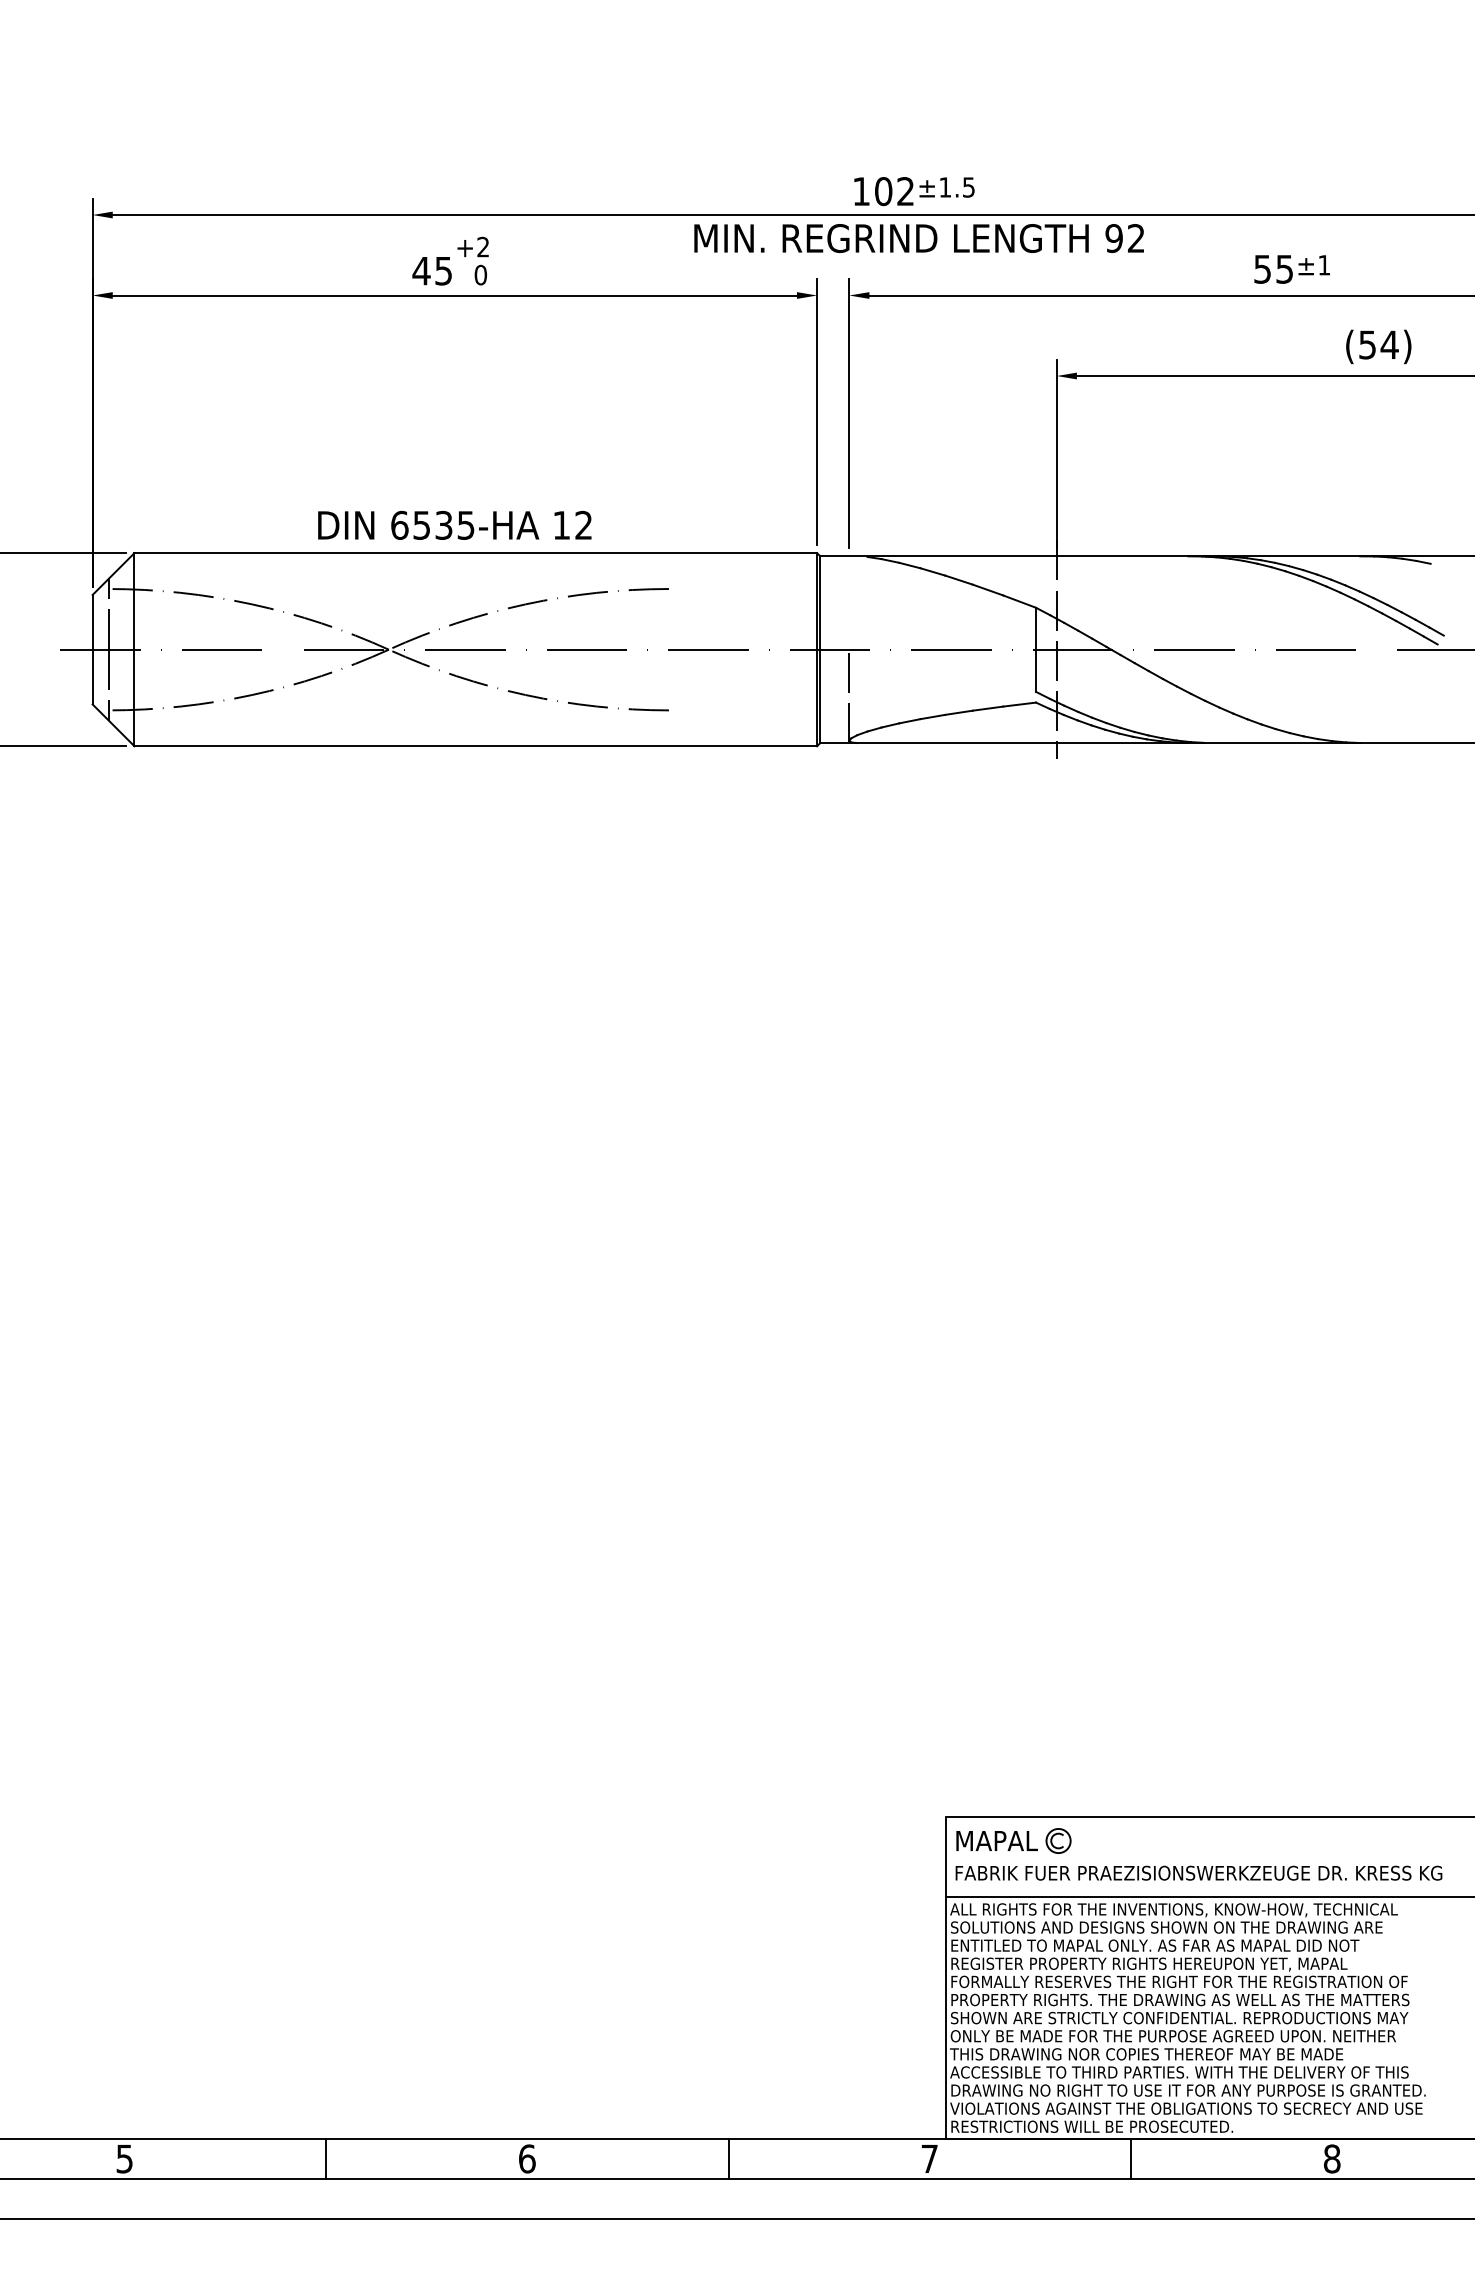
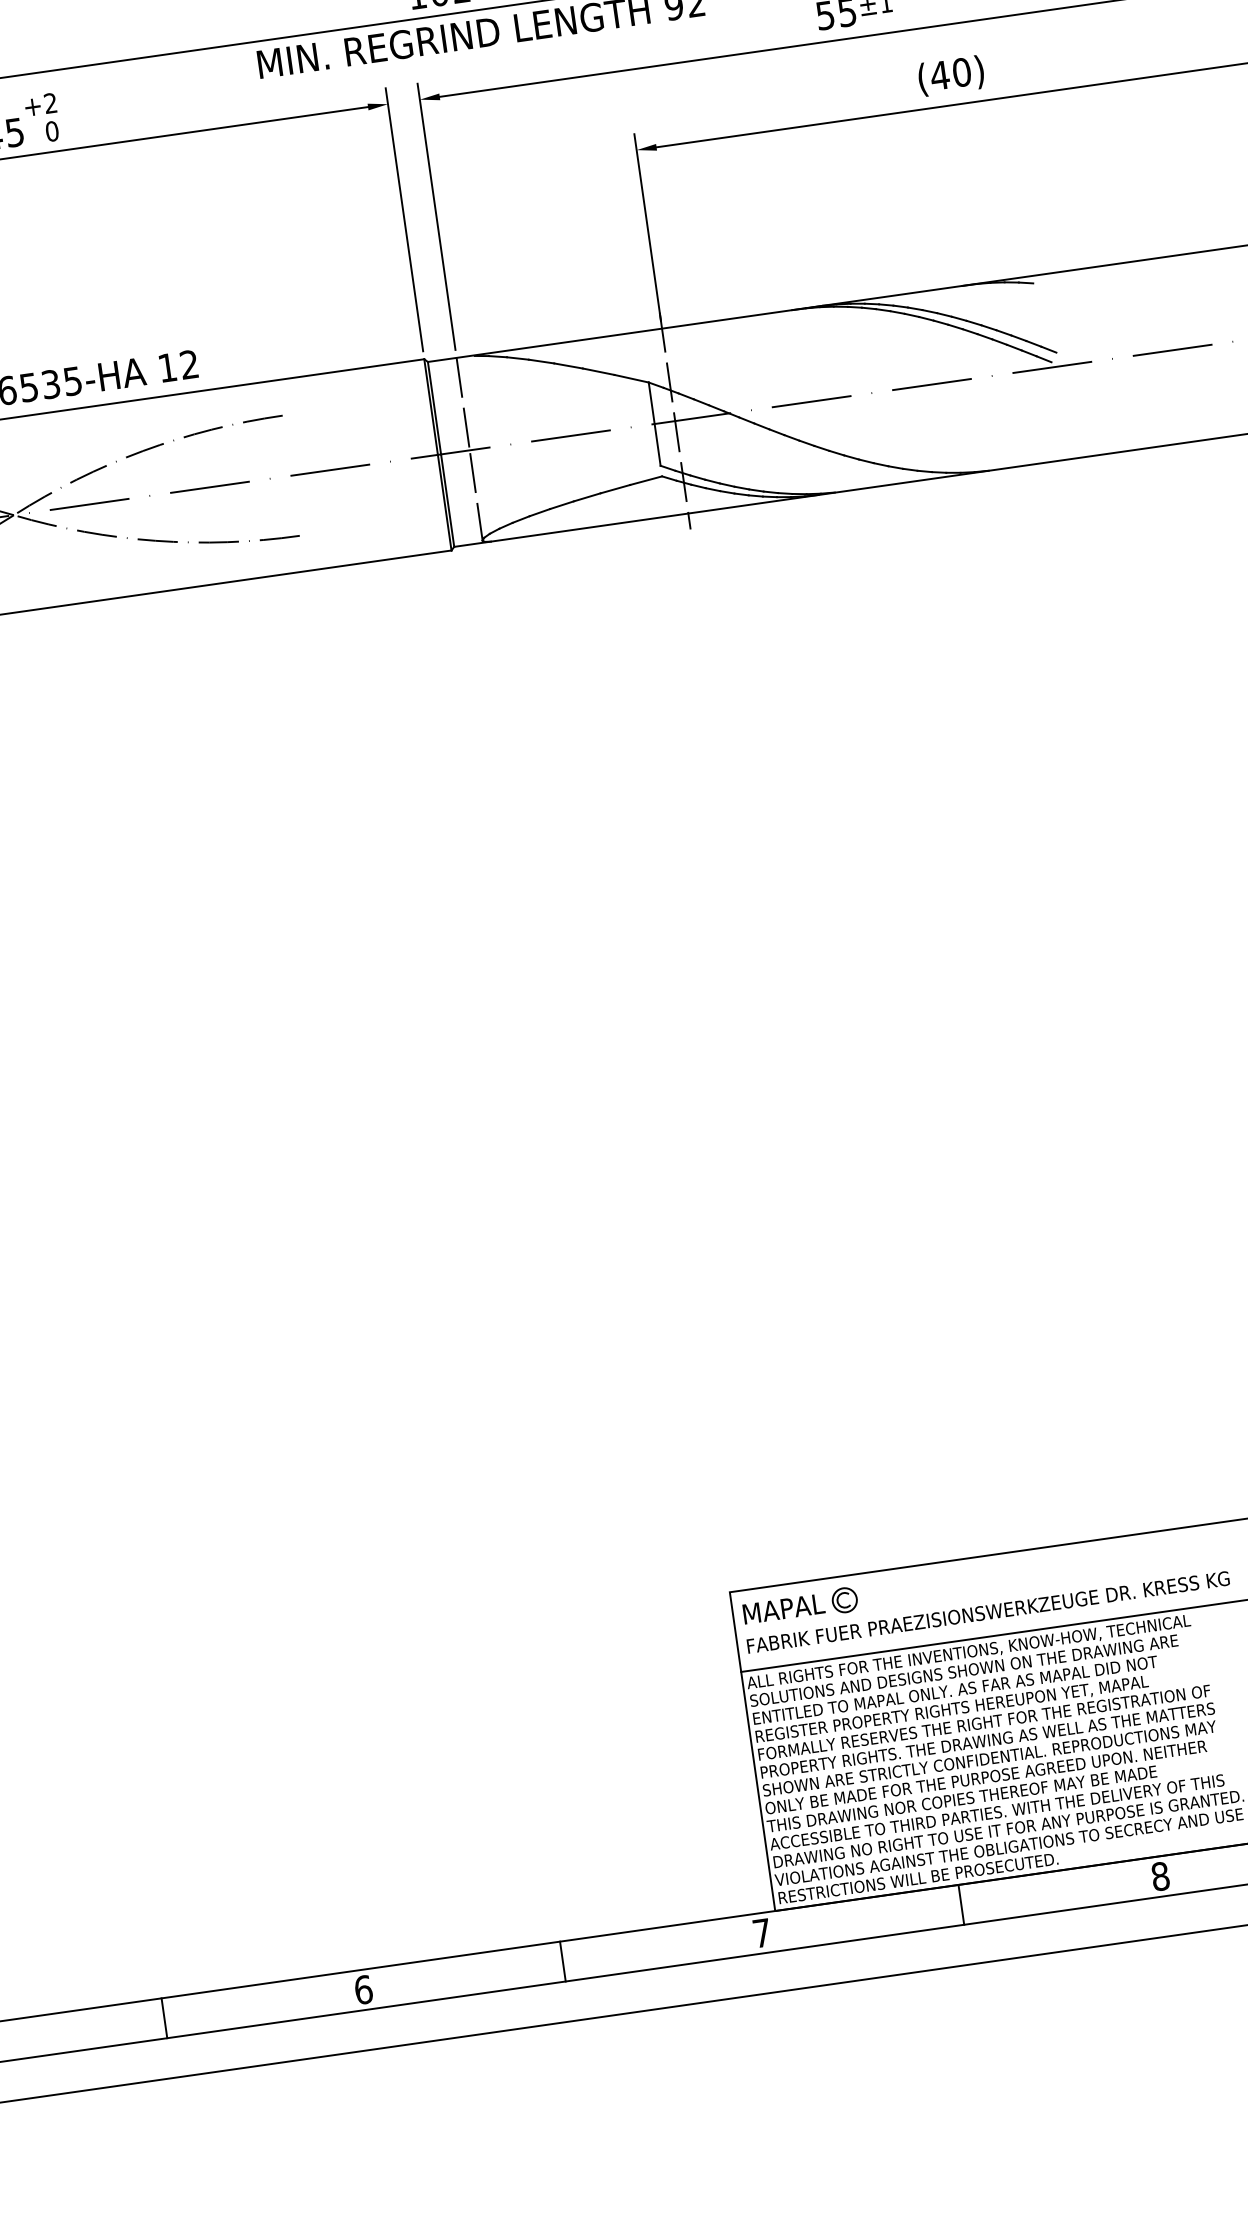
text: (1378, 344) -> (950, 73), (54) -> (40)
line: (849, 602) -> (463, 403), added

